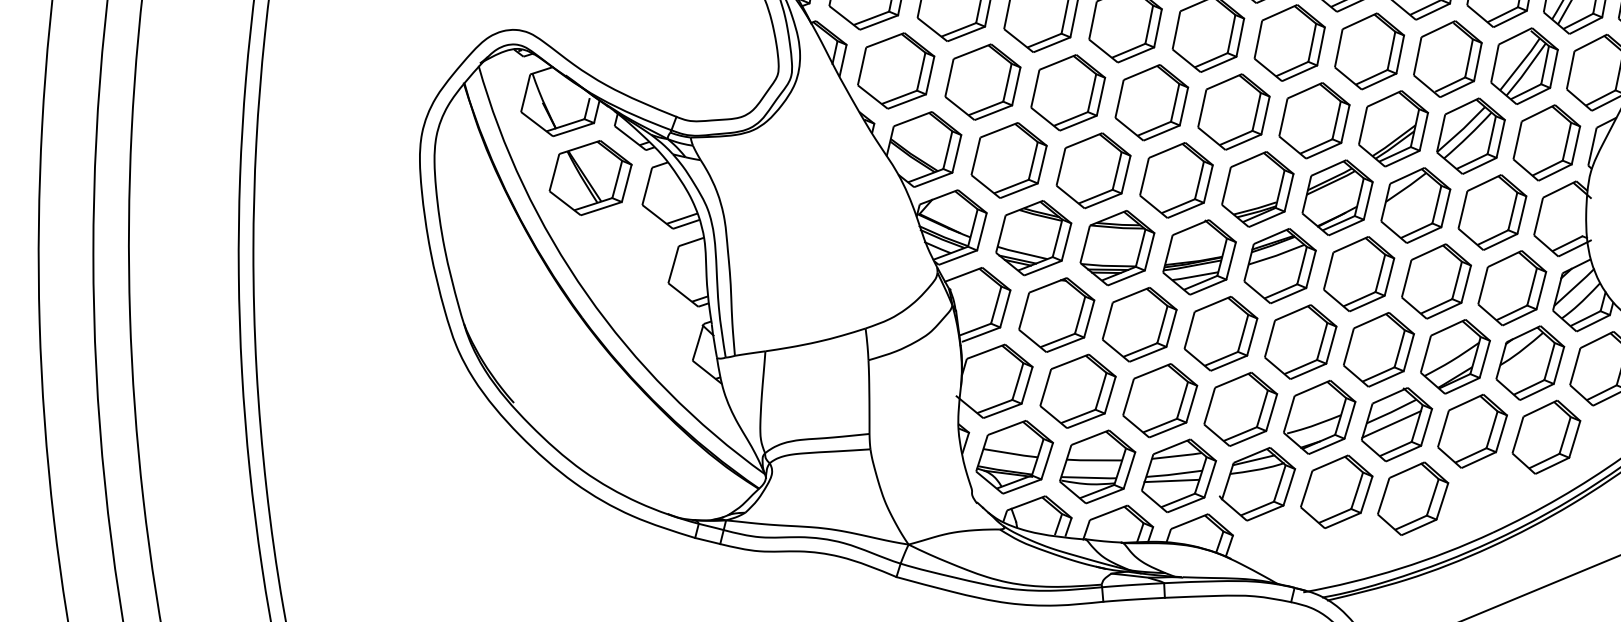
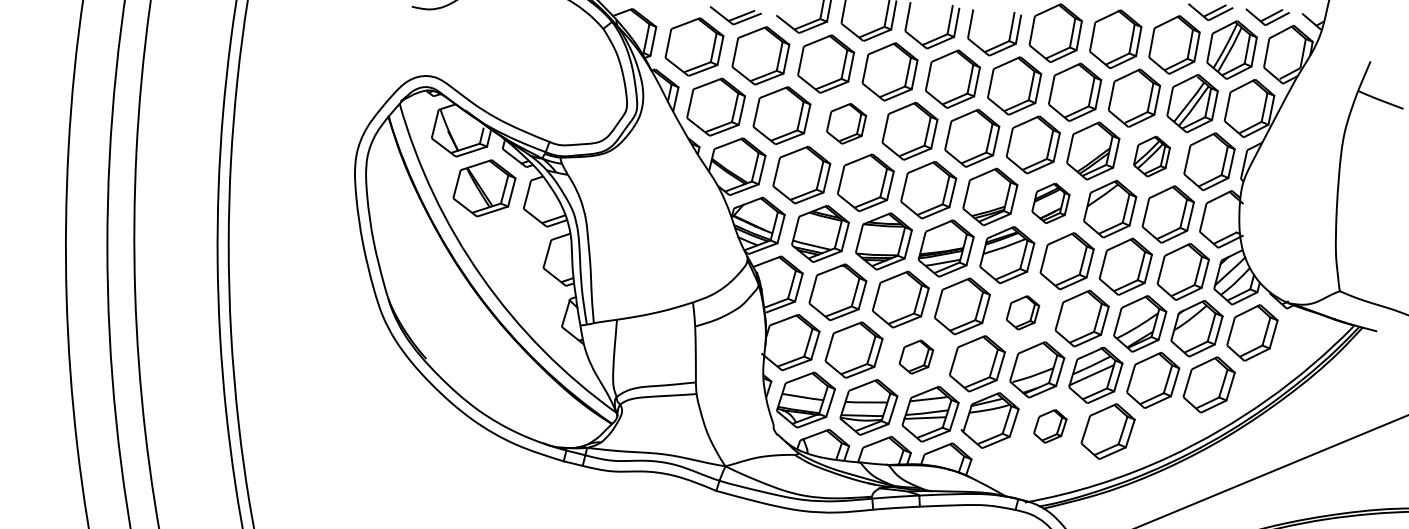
part: (1068, 92) -> (846, 123), size x0.7
part: (1470, 136) -> (1151, 156), size x0.7
part: (1337, 197) -> (1050, 203), size x0.7
part: (1300, 341) -> (1022, 312), size x0.6
part: (1160, 399) -> (916, 356), size x0.6
part: (1337, 492) -> (1050, 426), size x0.6

